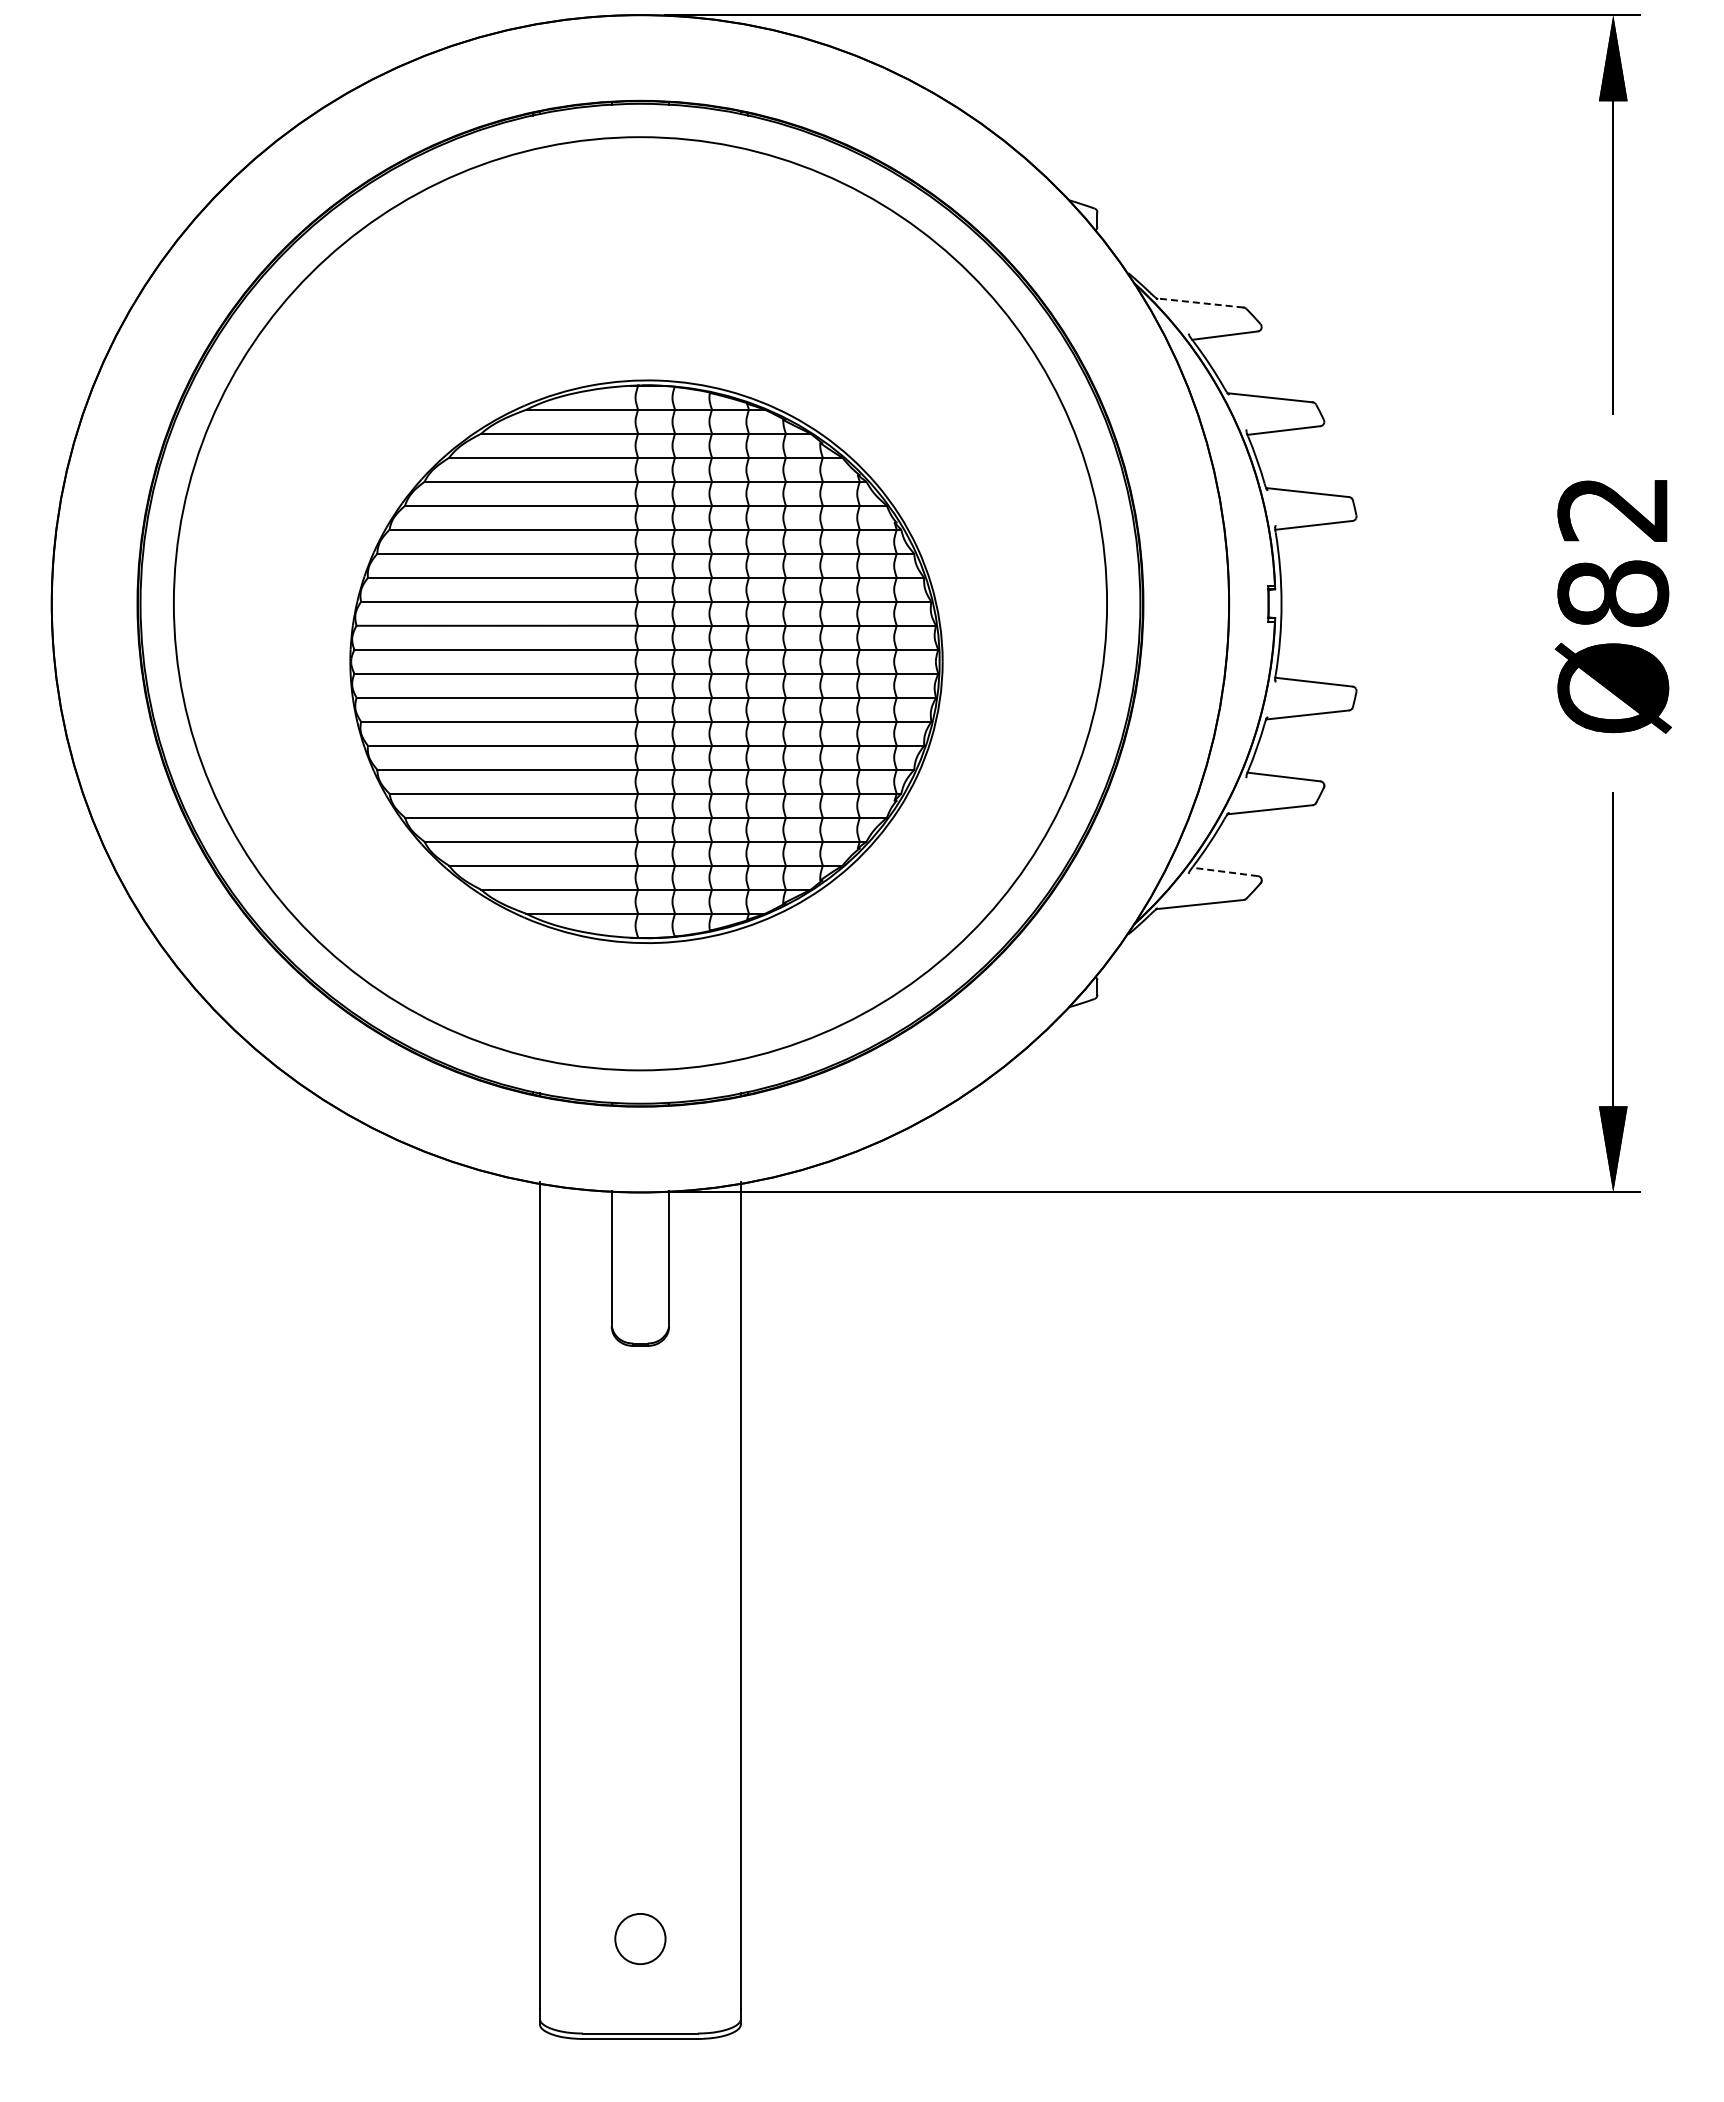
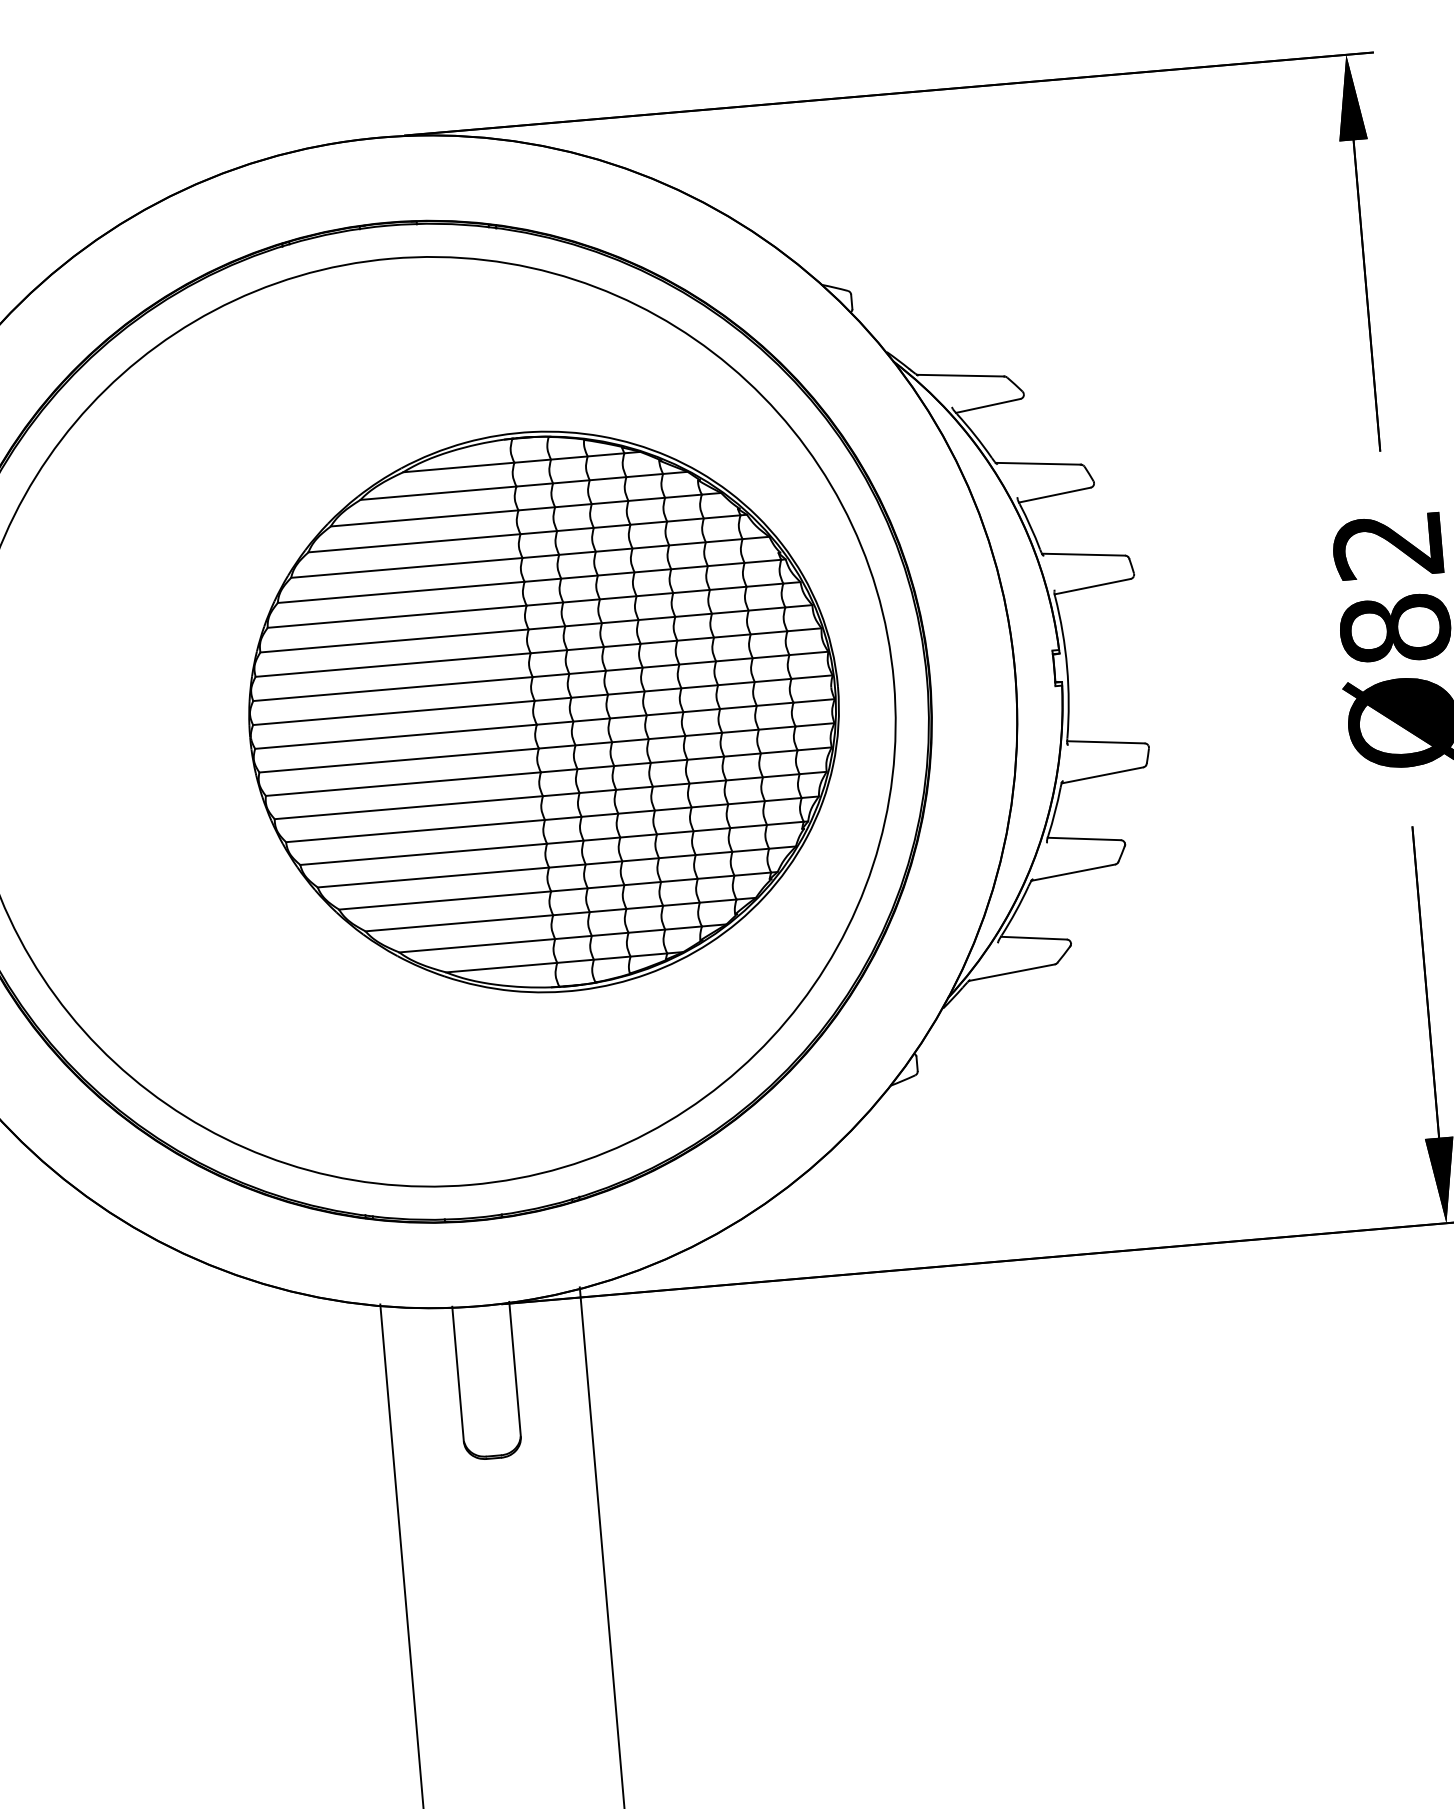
line: (1200, 302) -> (961, 375), dashed -> solid
part: (646, 661) -> (544, 711), moved
line: (1224, 871) -> (1033, 937), dashed -> solid

